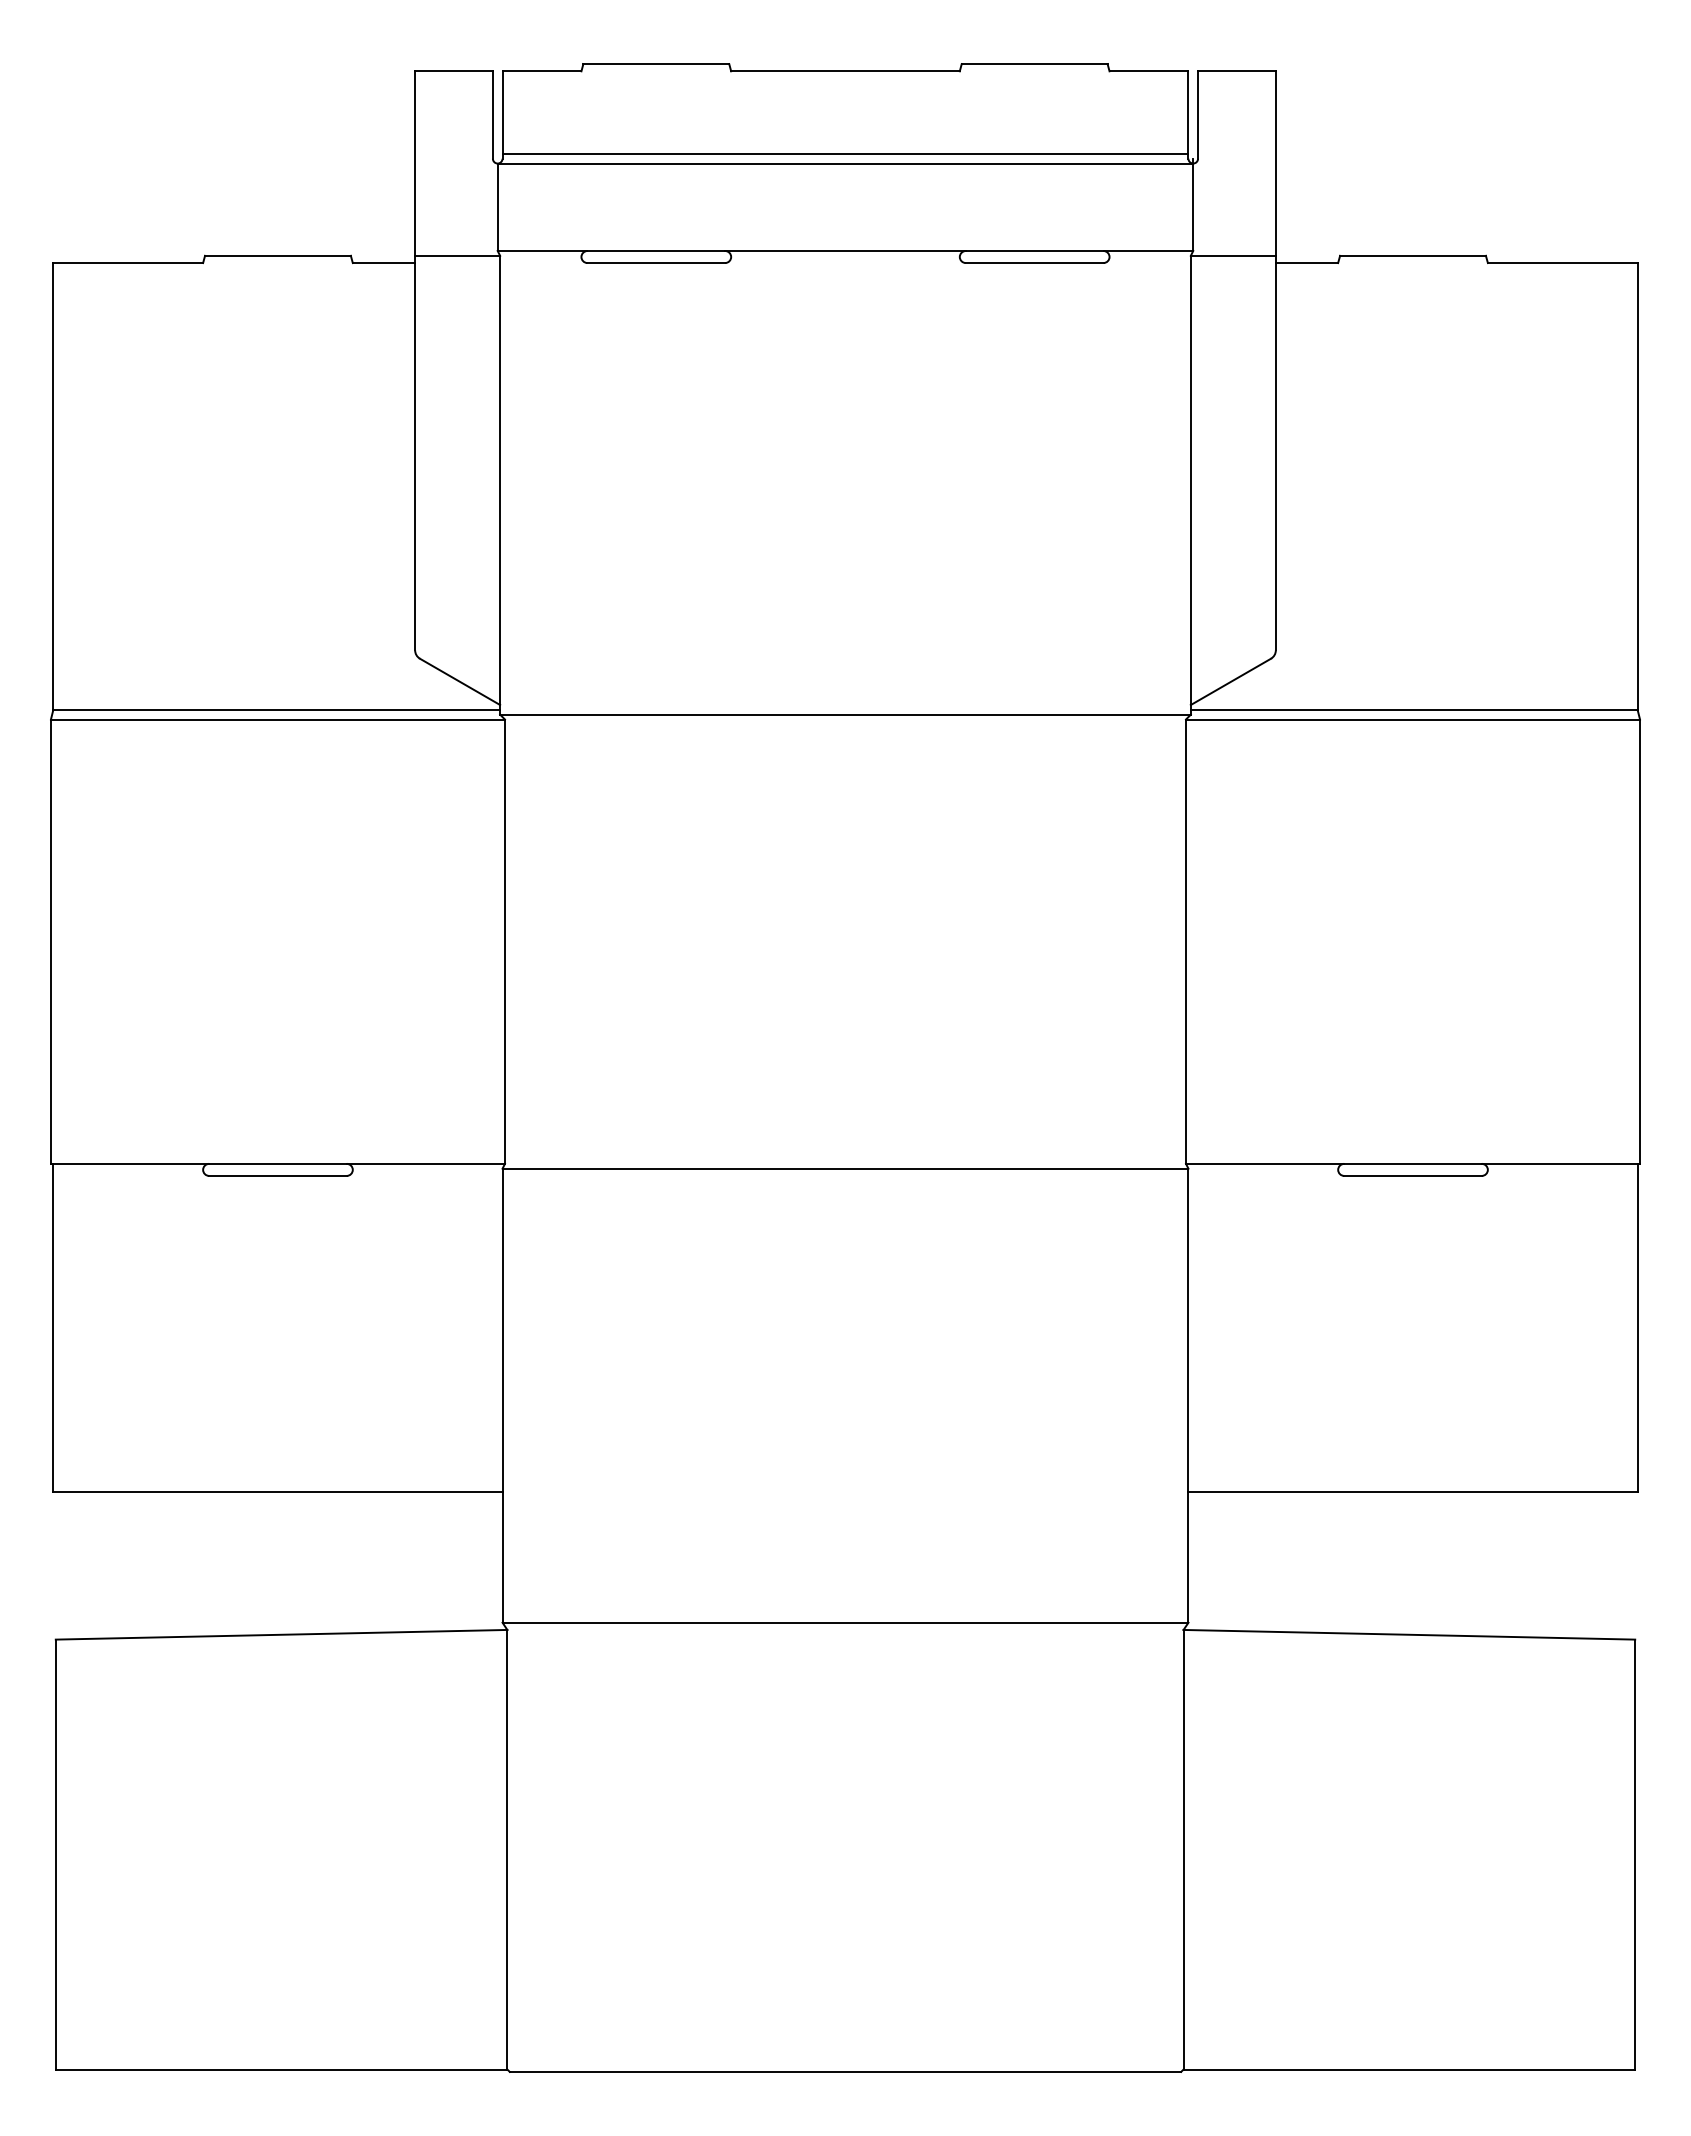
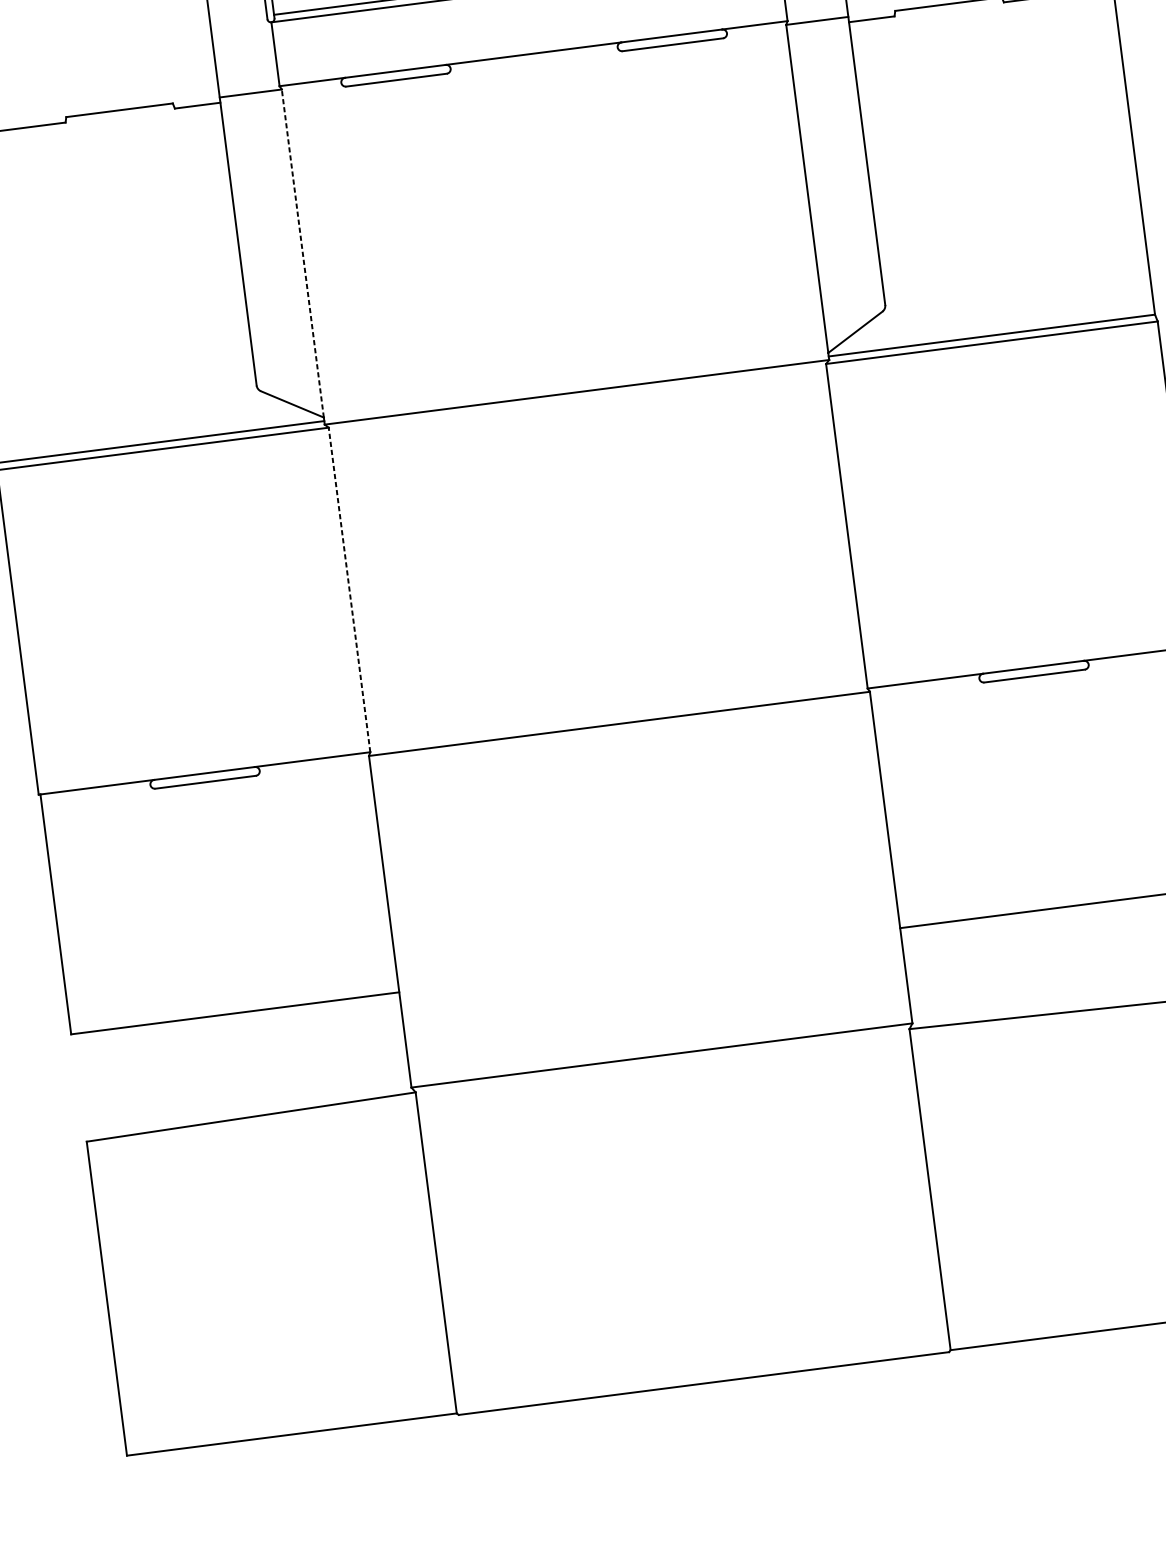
line: (500, 480) -> (303, 253), solid -> dashed
line: (504, 941) -> (349, 589), solid -> dashed

